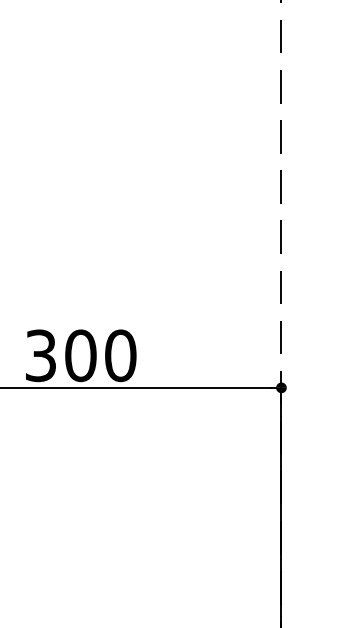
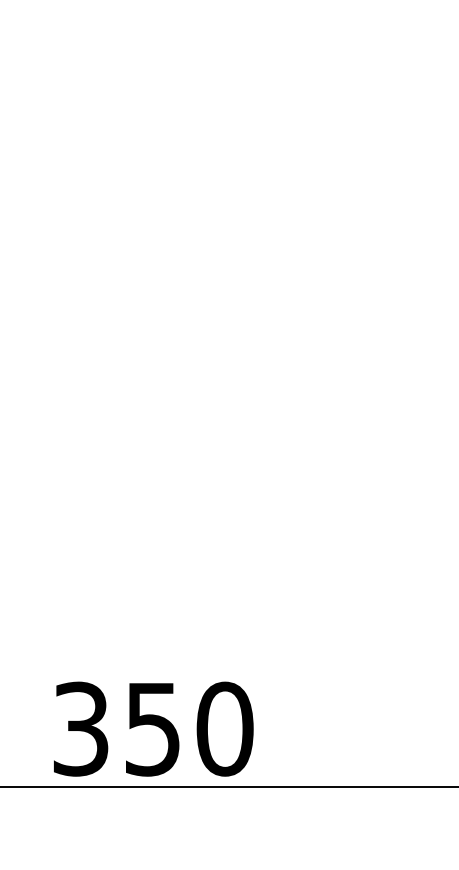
text: (80, 355) -> (152, 728), 300 -> 350

